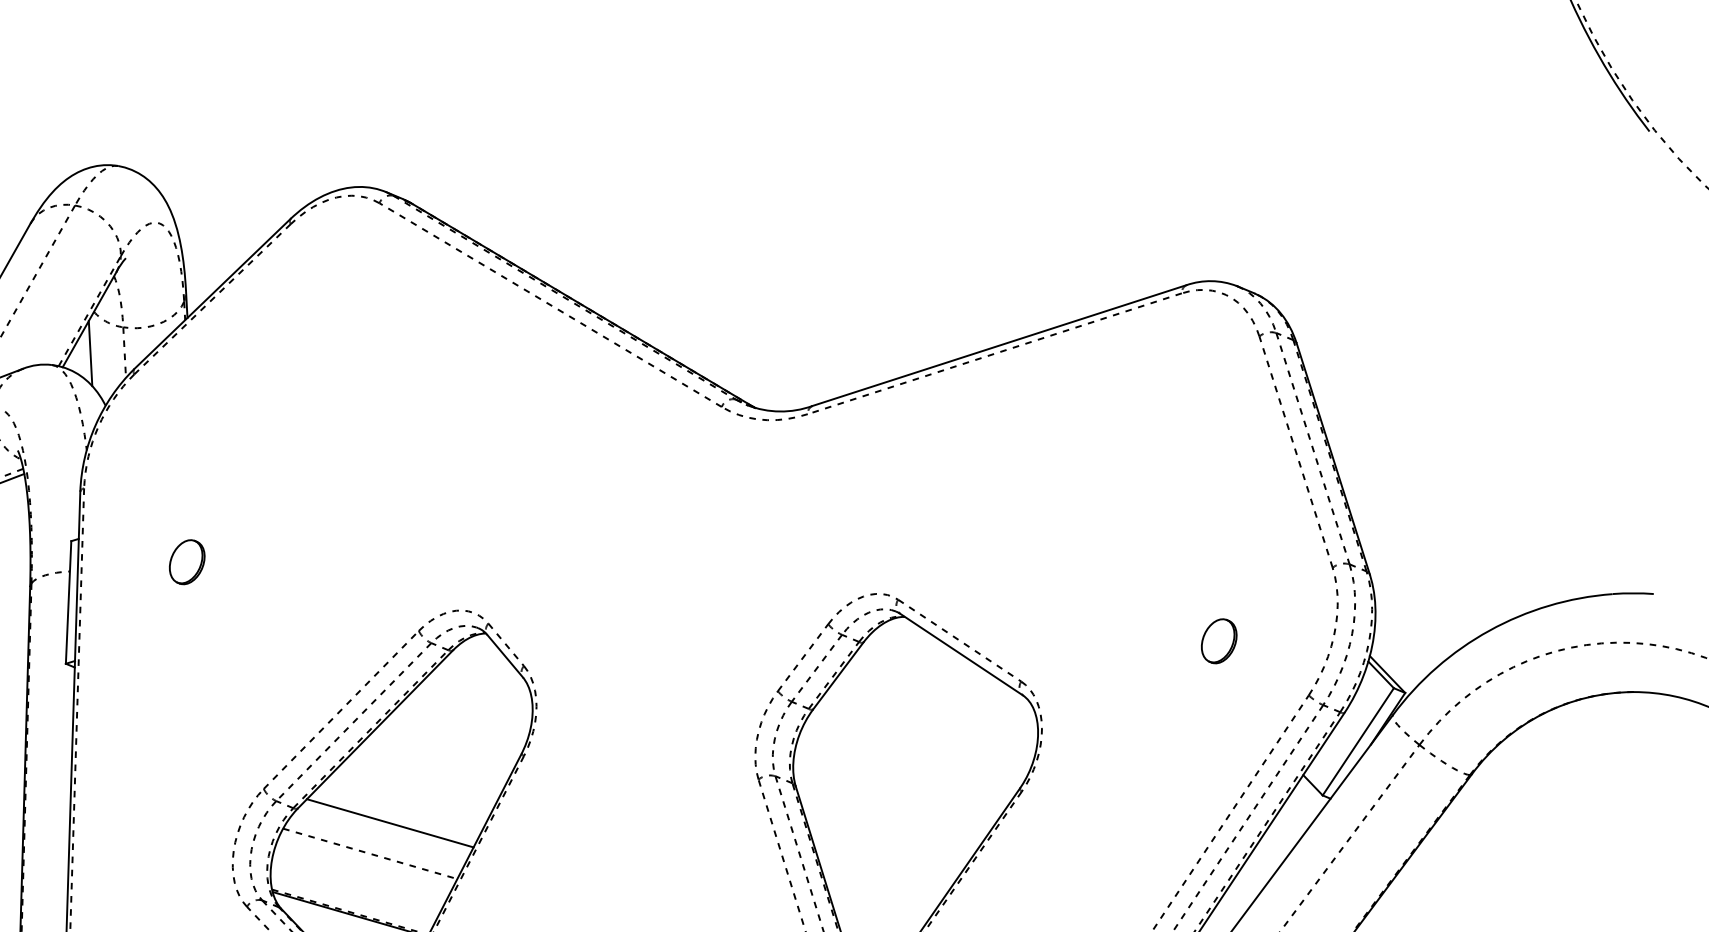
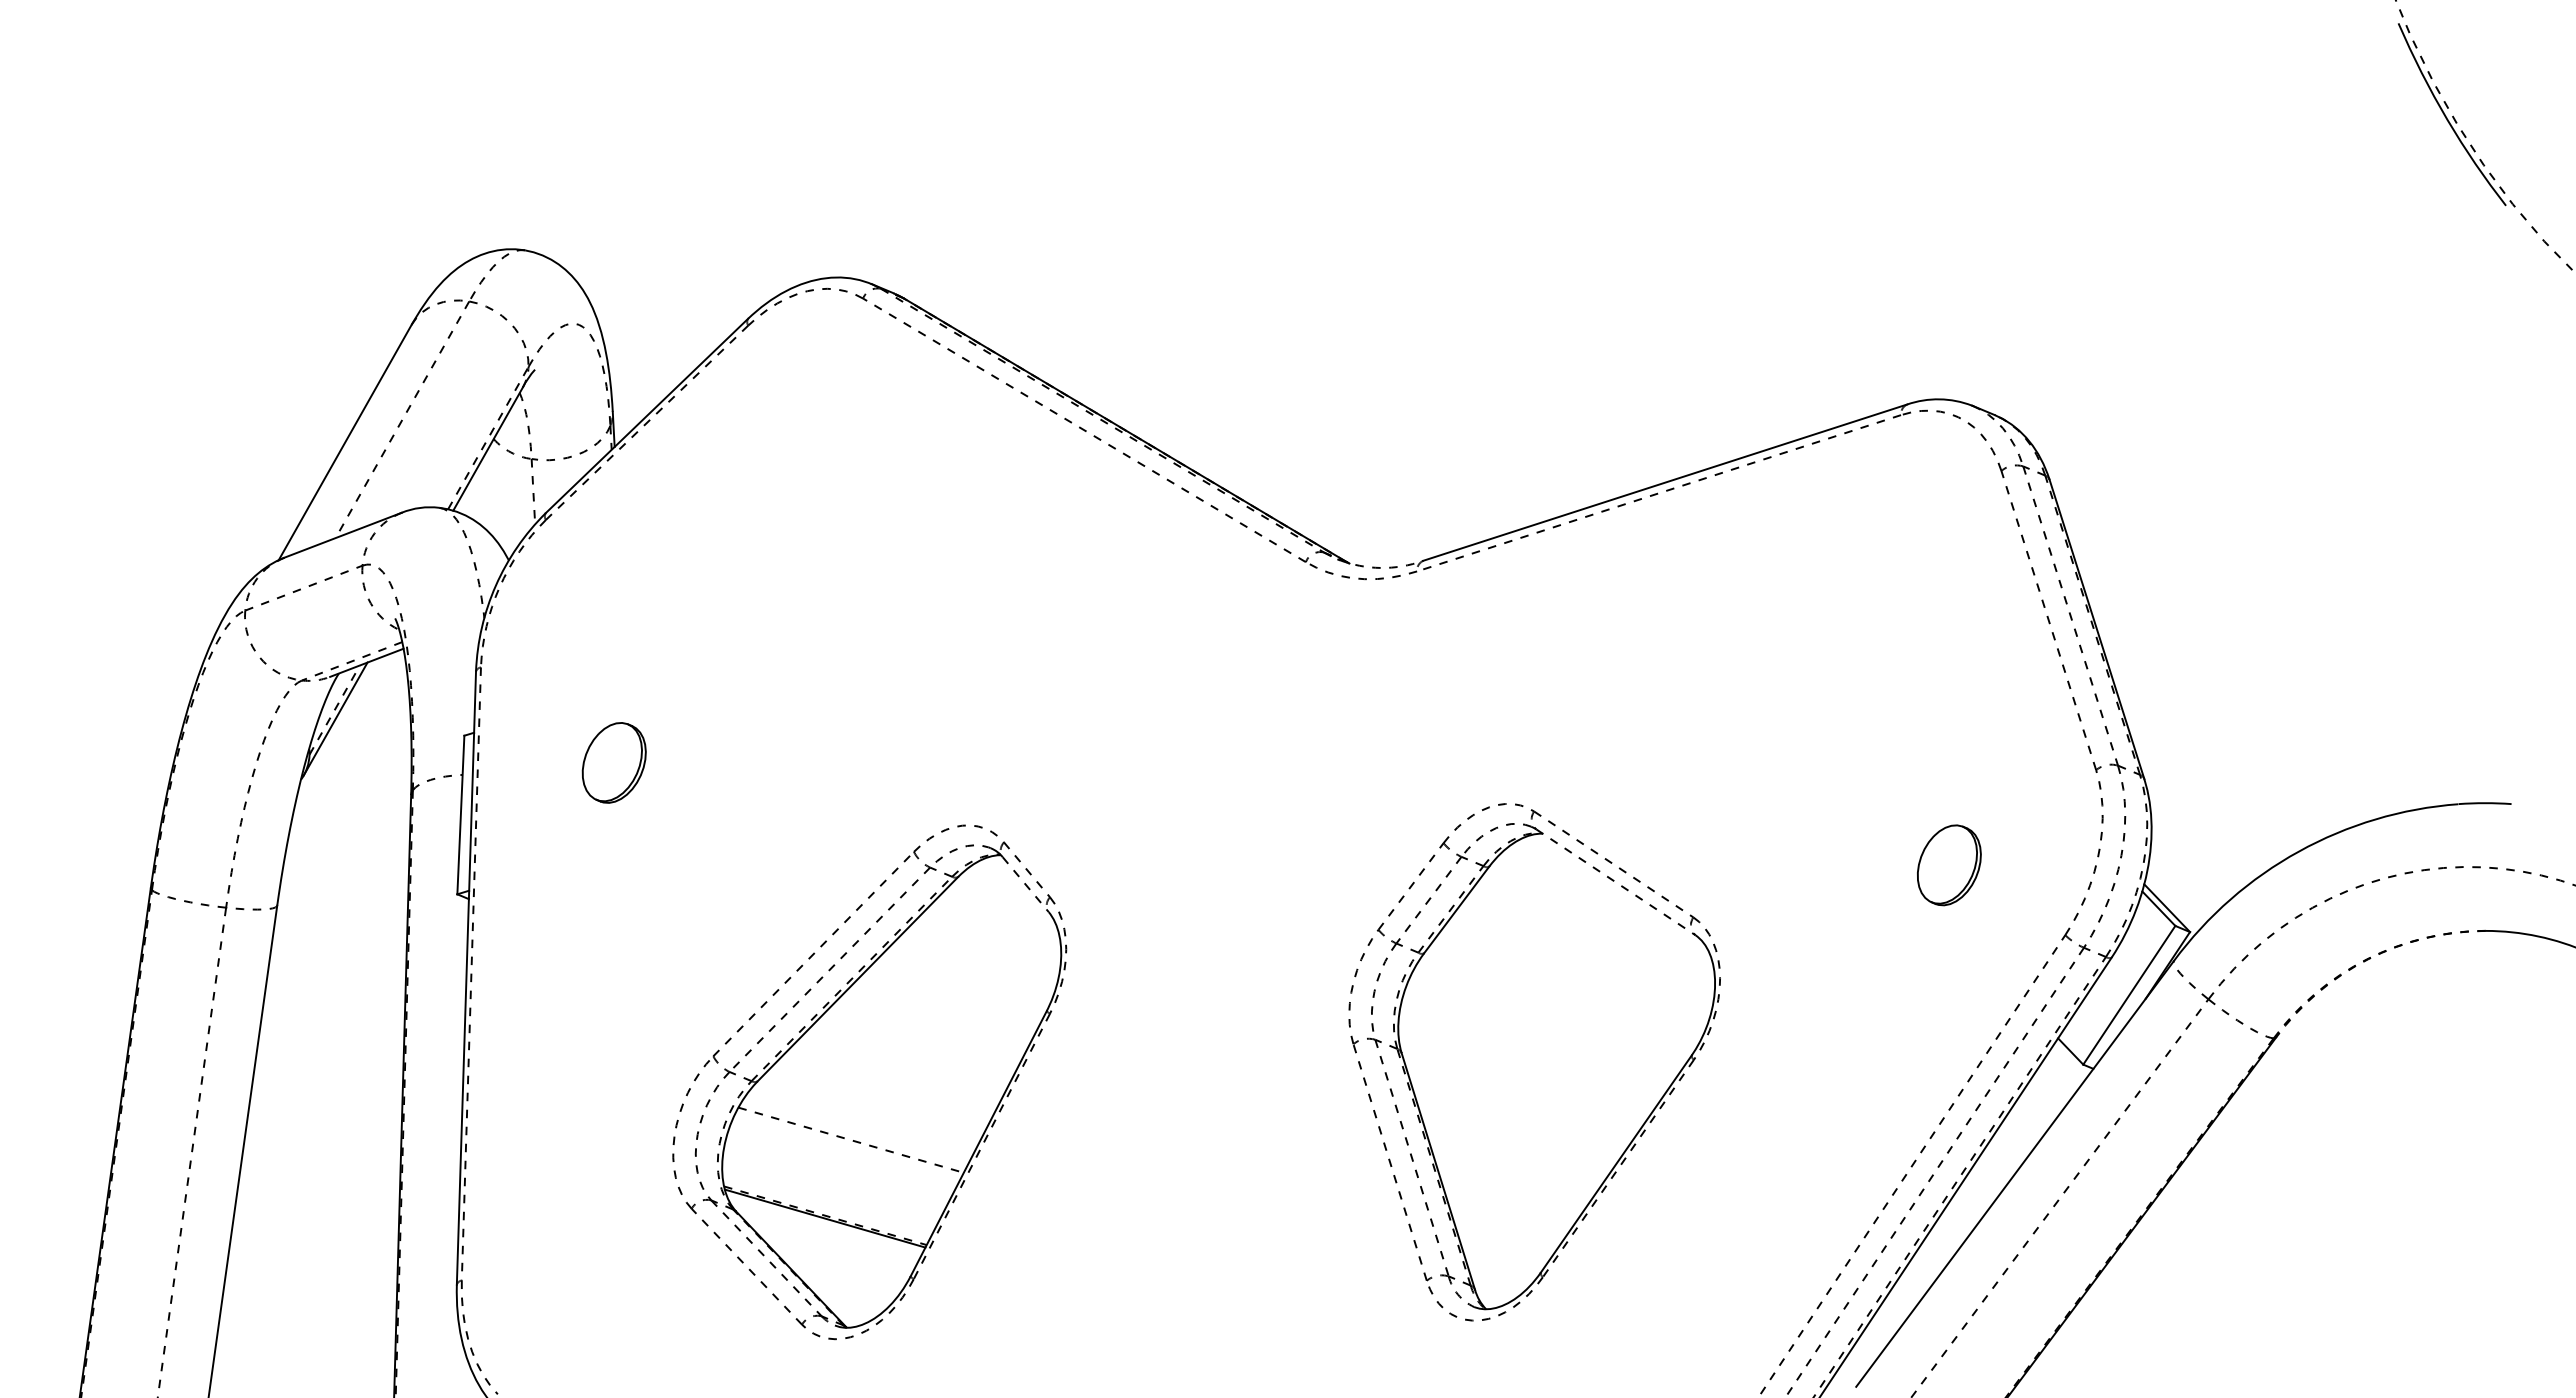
line: (90, 353) -> (489, 492), removed
arc: (780, 411) -> (1381, 567), solid -> dashed
part: (187, 561) -> (614, 762), size x1.4
part: (1219, 640) -> (1949, 864), size x1.4
line: (961, 654) -> (1615, 882), solid -> dashed
line: (505, 656) -> (1025, 884), solid -> dashed
arc: (1543, 714) -> (2368, 959), solid -> dashed
line: (389, 823) -> (876, 1100), removed

